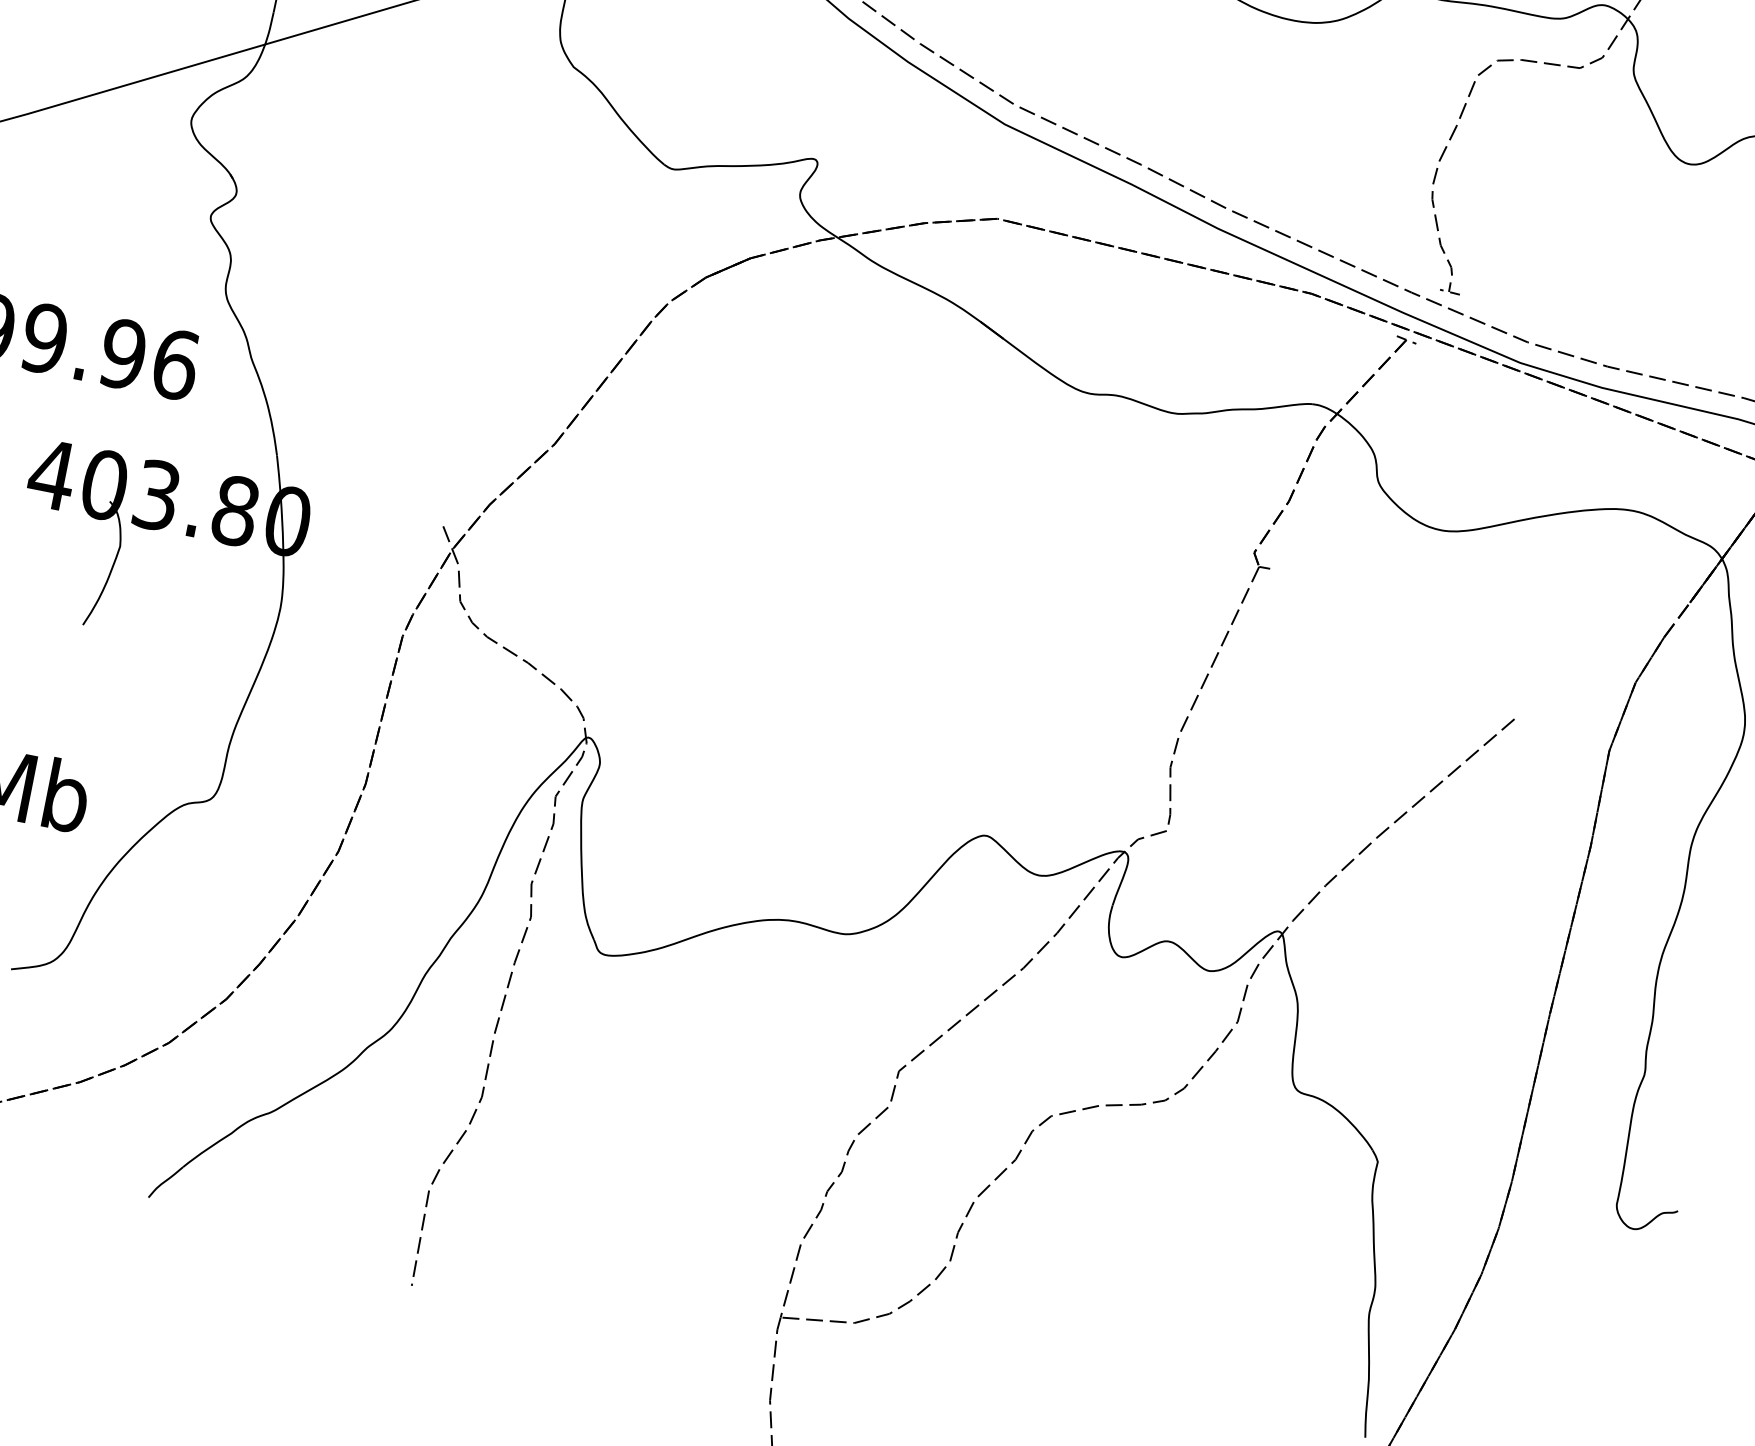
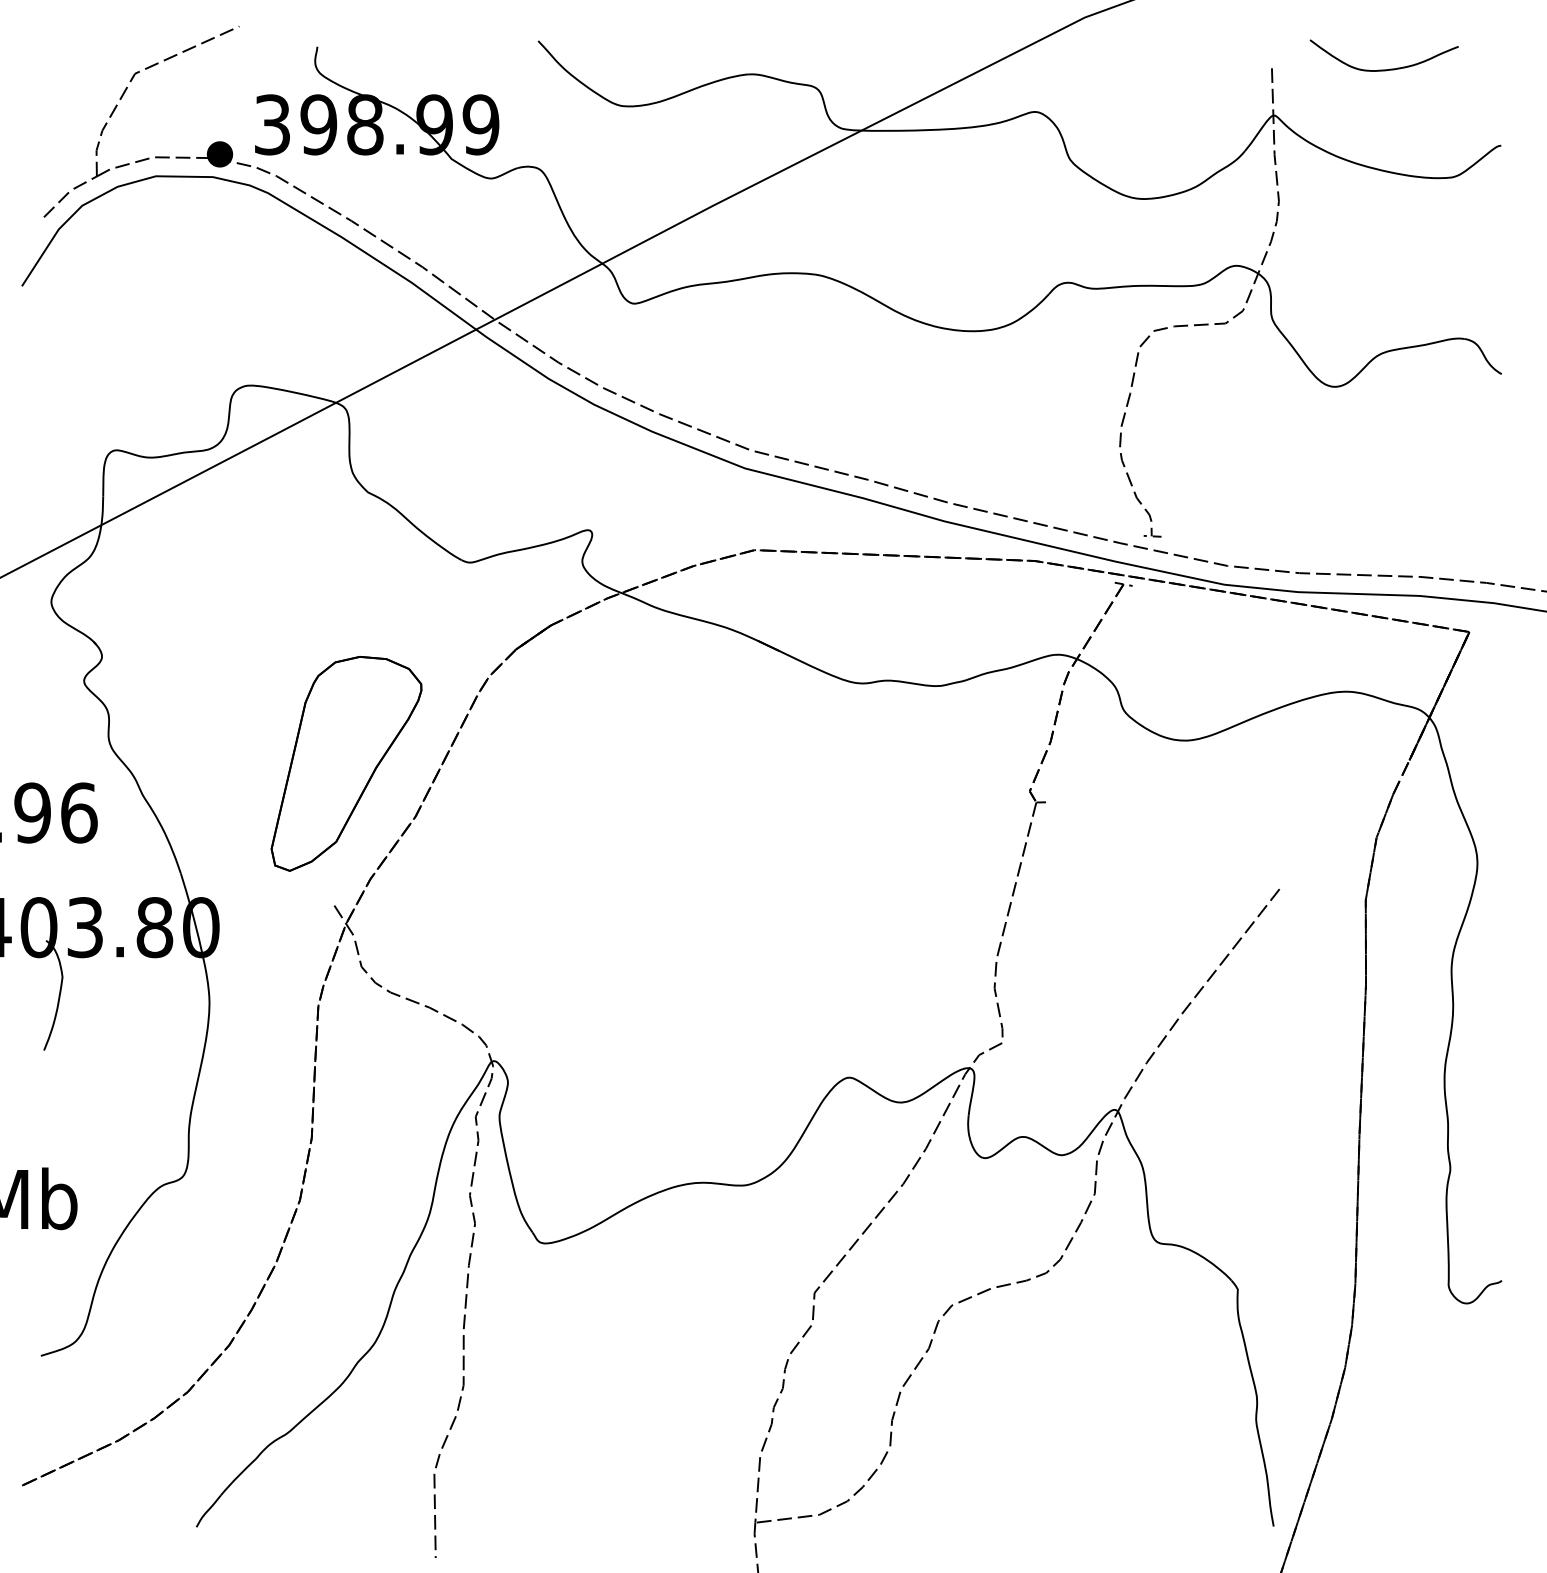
part: (488, 368) -> (346, 763), added

